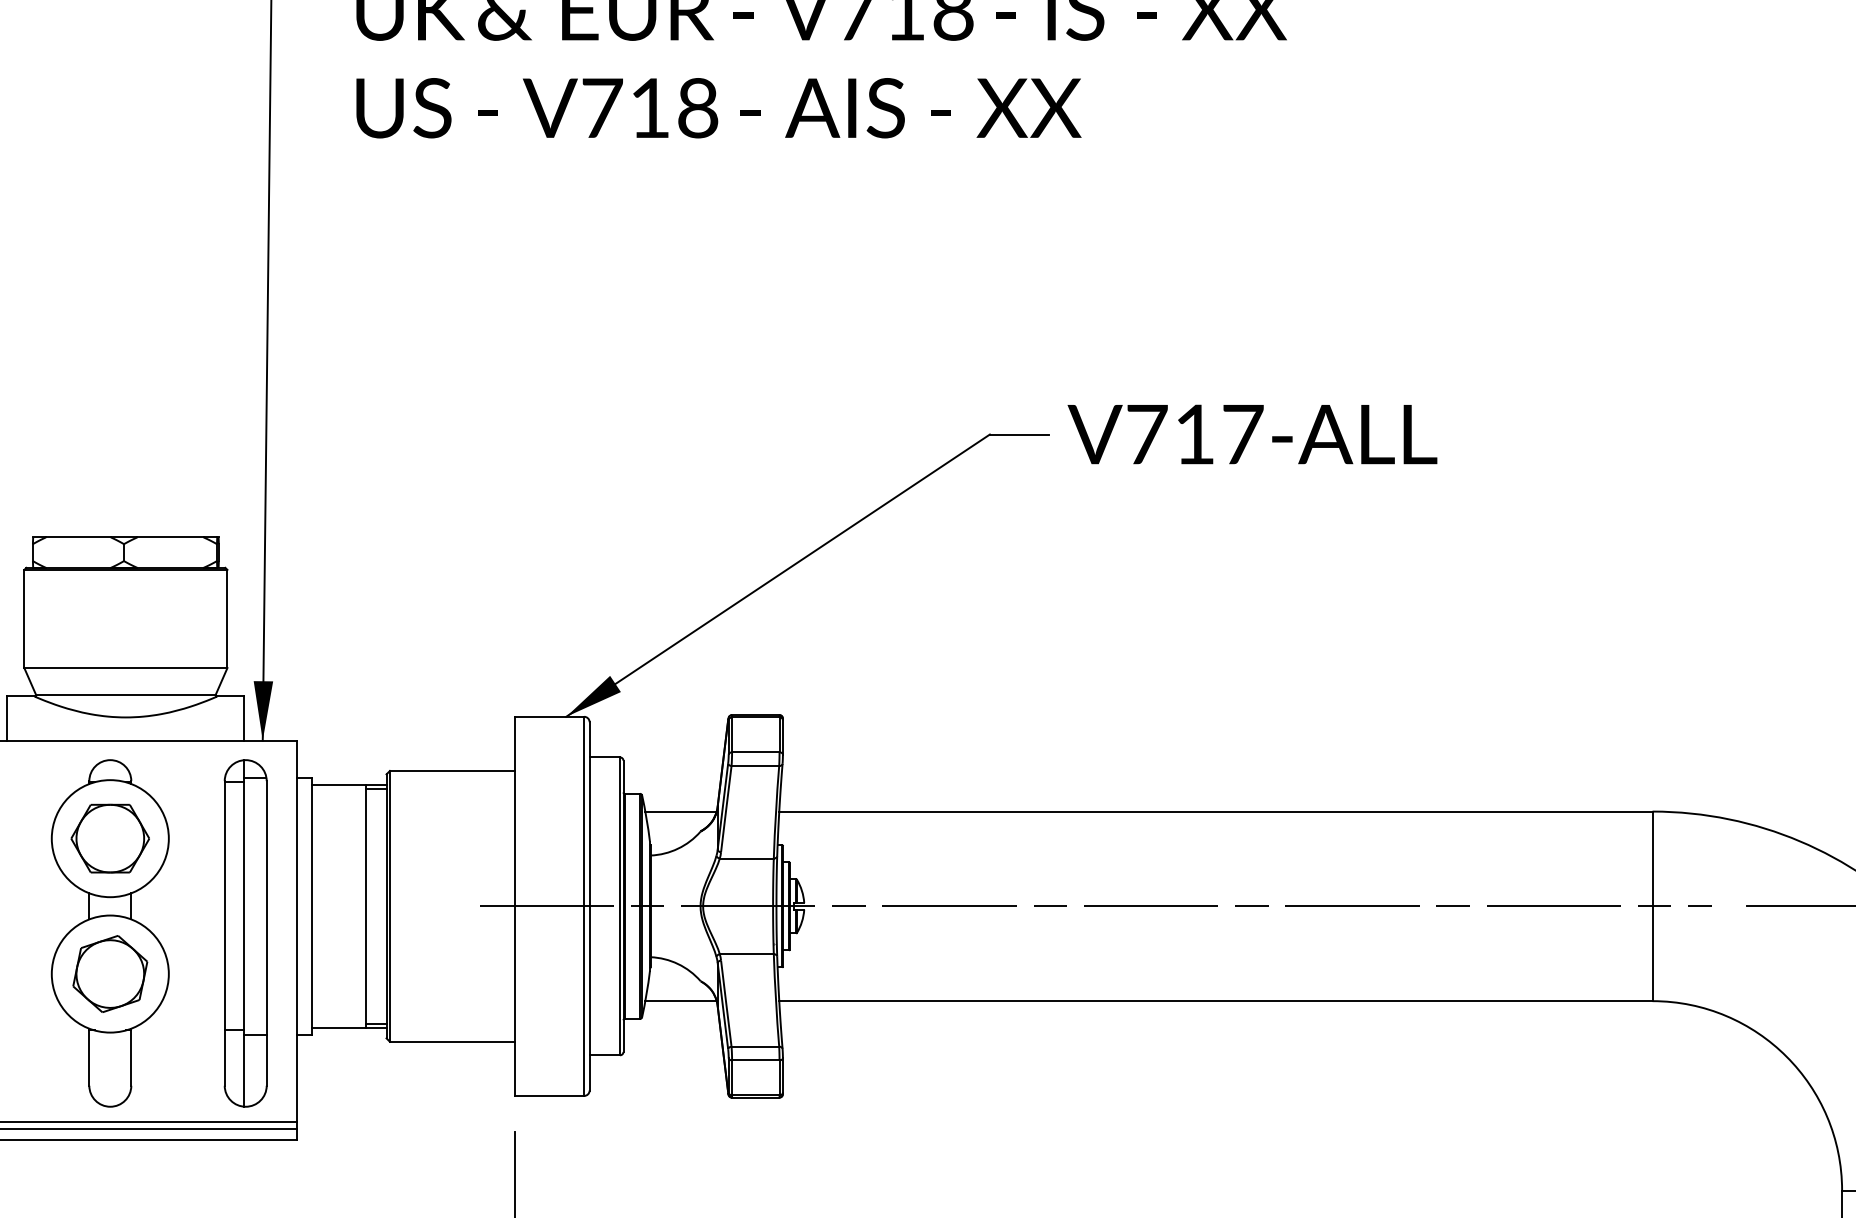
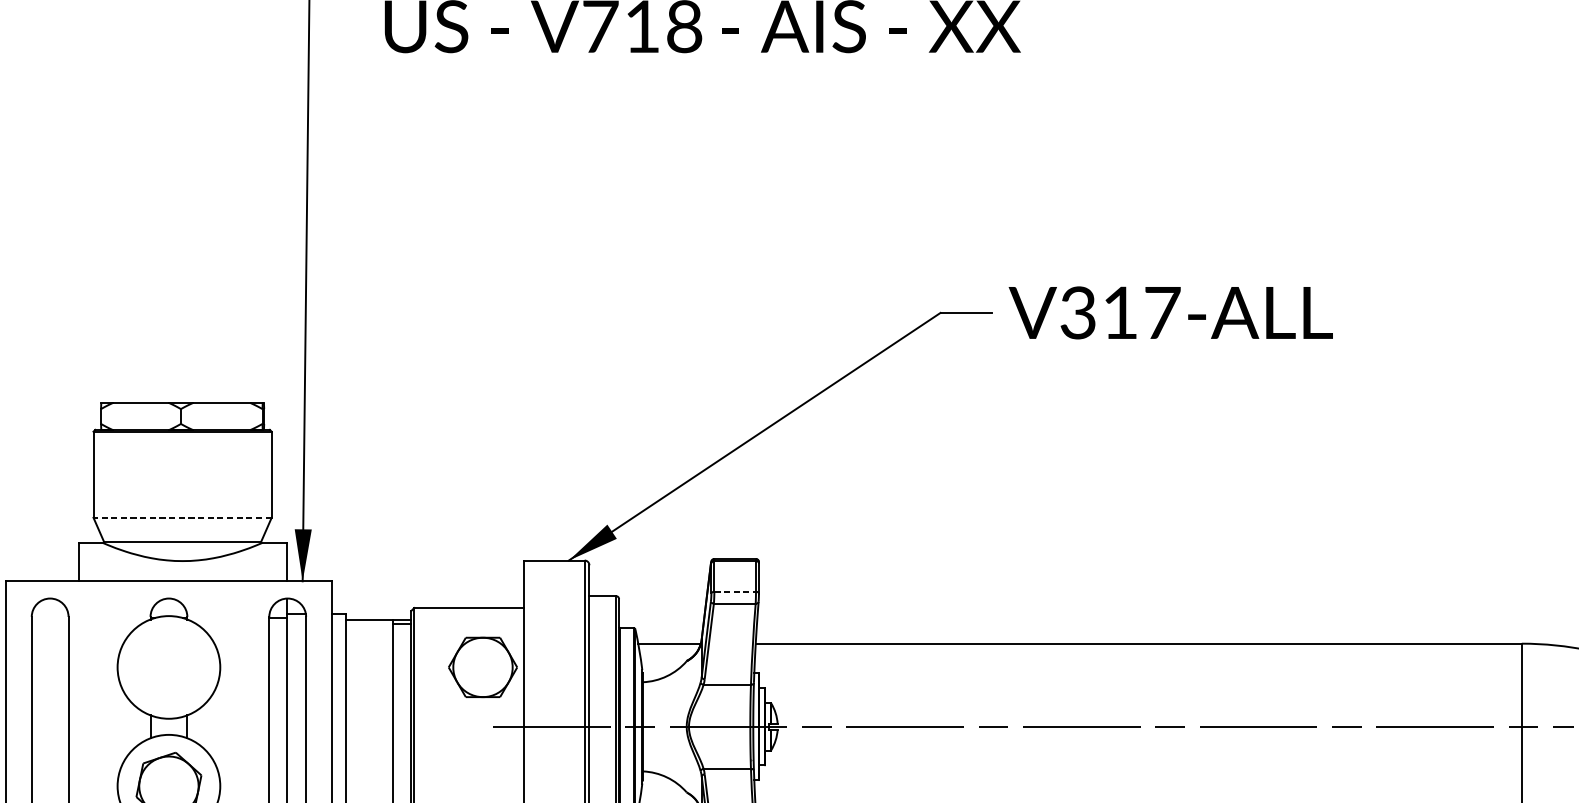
text: (1146, 434) -> (1077, 312), V717-ALL -> V317-ALL
line: (125, 668) -> (182, 518), solid -> dashed
line: (755, 752) -> (734, 591), solid -> dashed
part: (109, 838) -> (482, 667), moved

